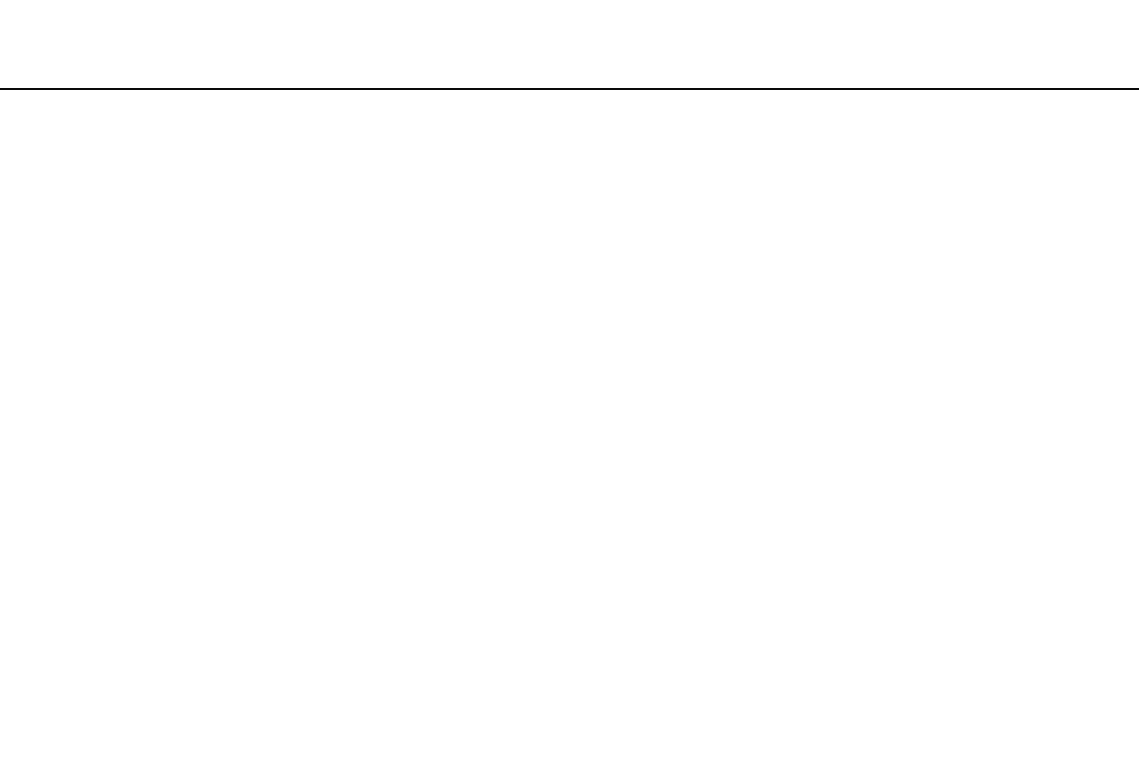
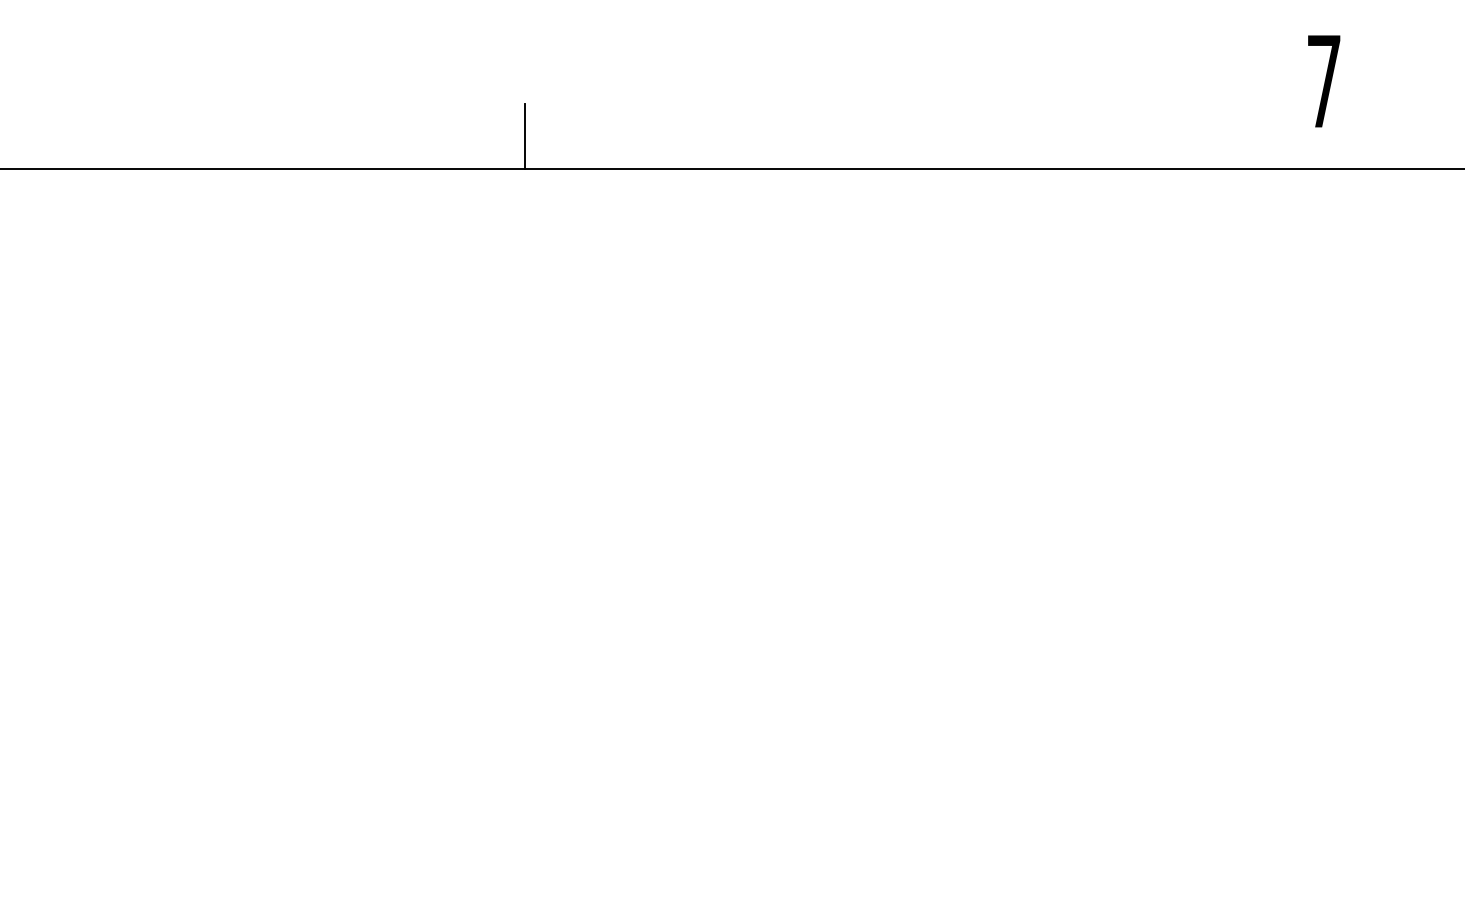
line: (410, 56) -> (525, 136), added

